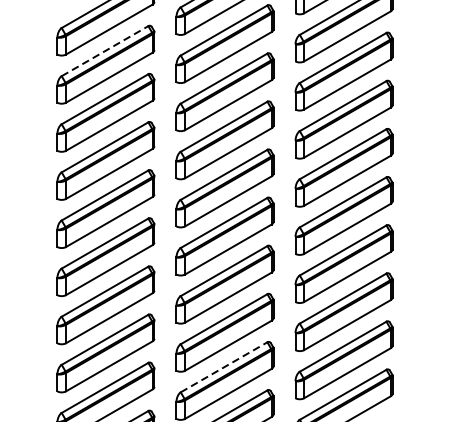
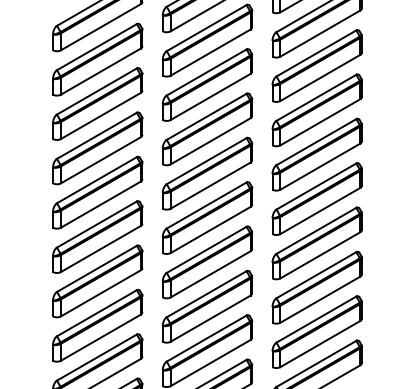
line: (105, 50) -> (97, 46), dashed -> solid
line: (225, 367) -> (207, 338), dashed -> solid

